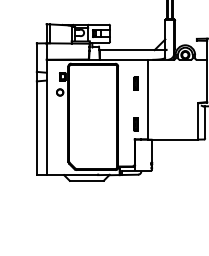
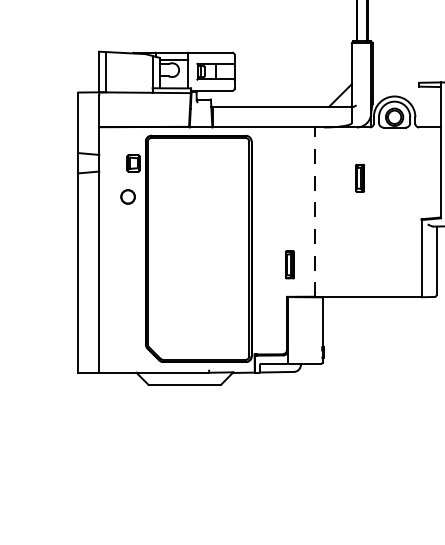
part: (135, 83) -> (358, 177), moved
line: (147, 99) -> (314, 211), solid -> dashed

